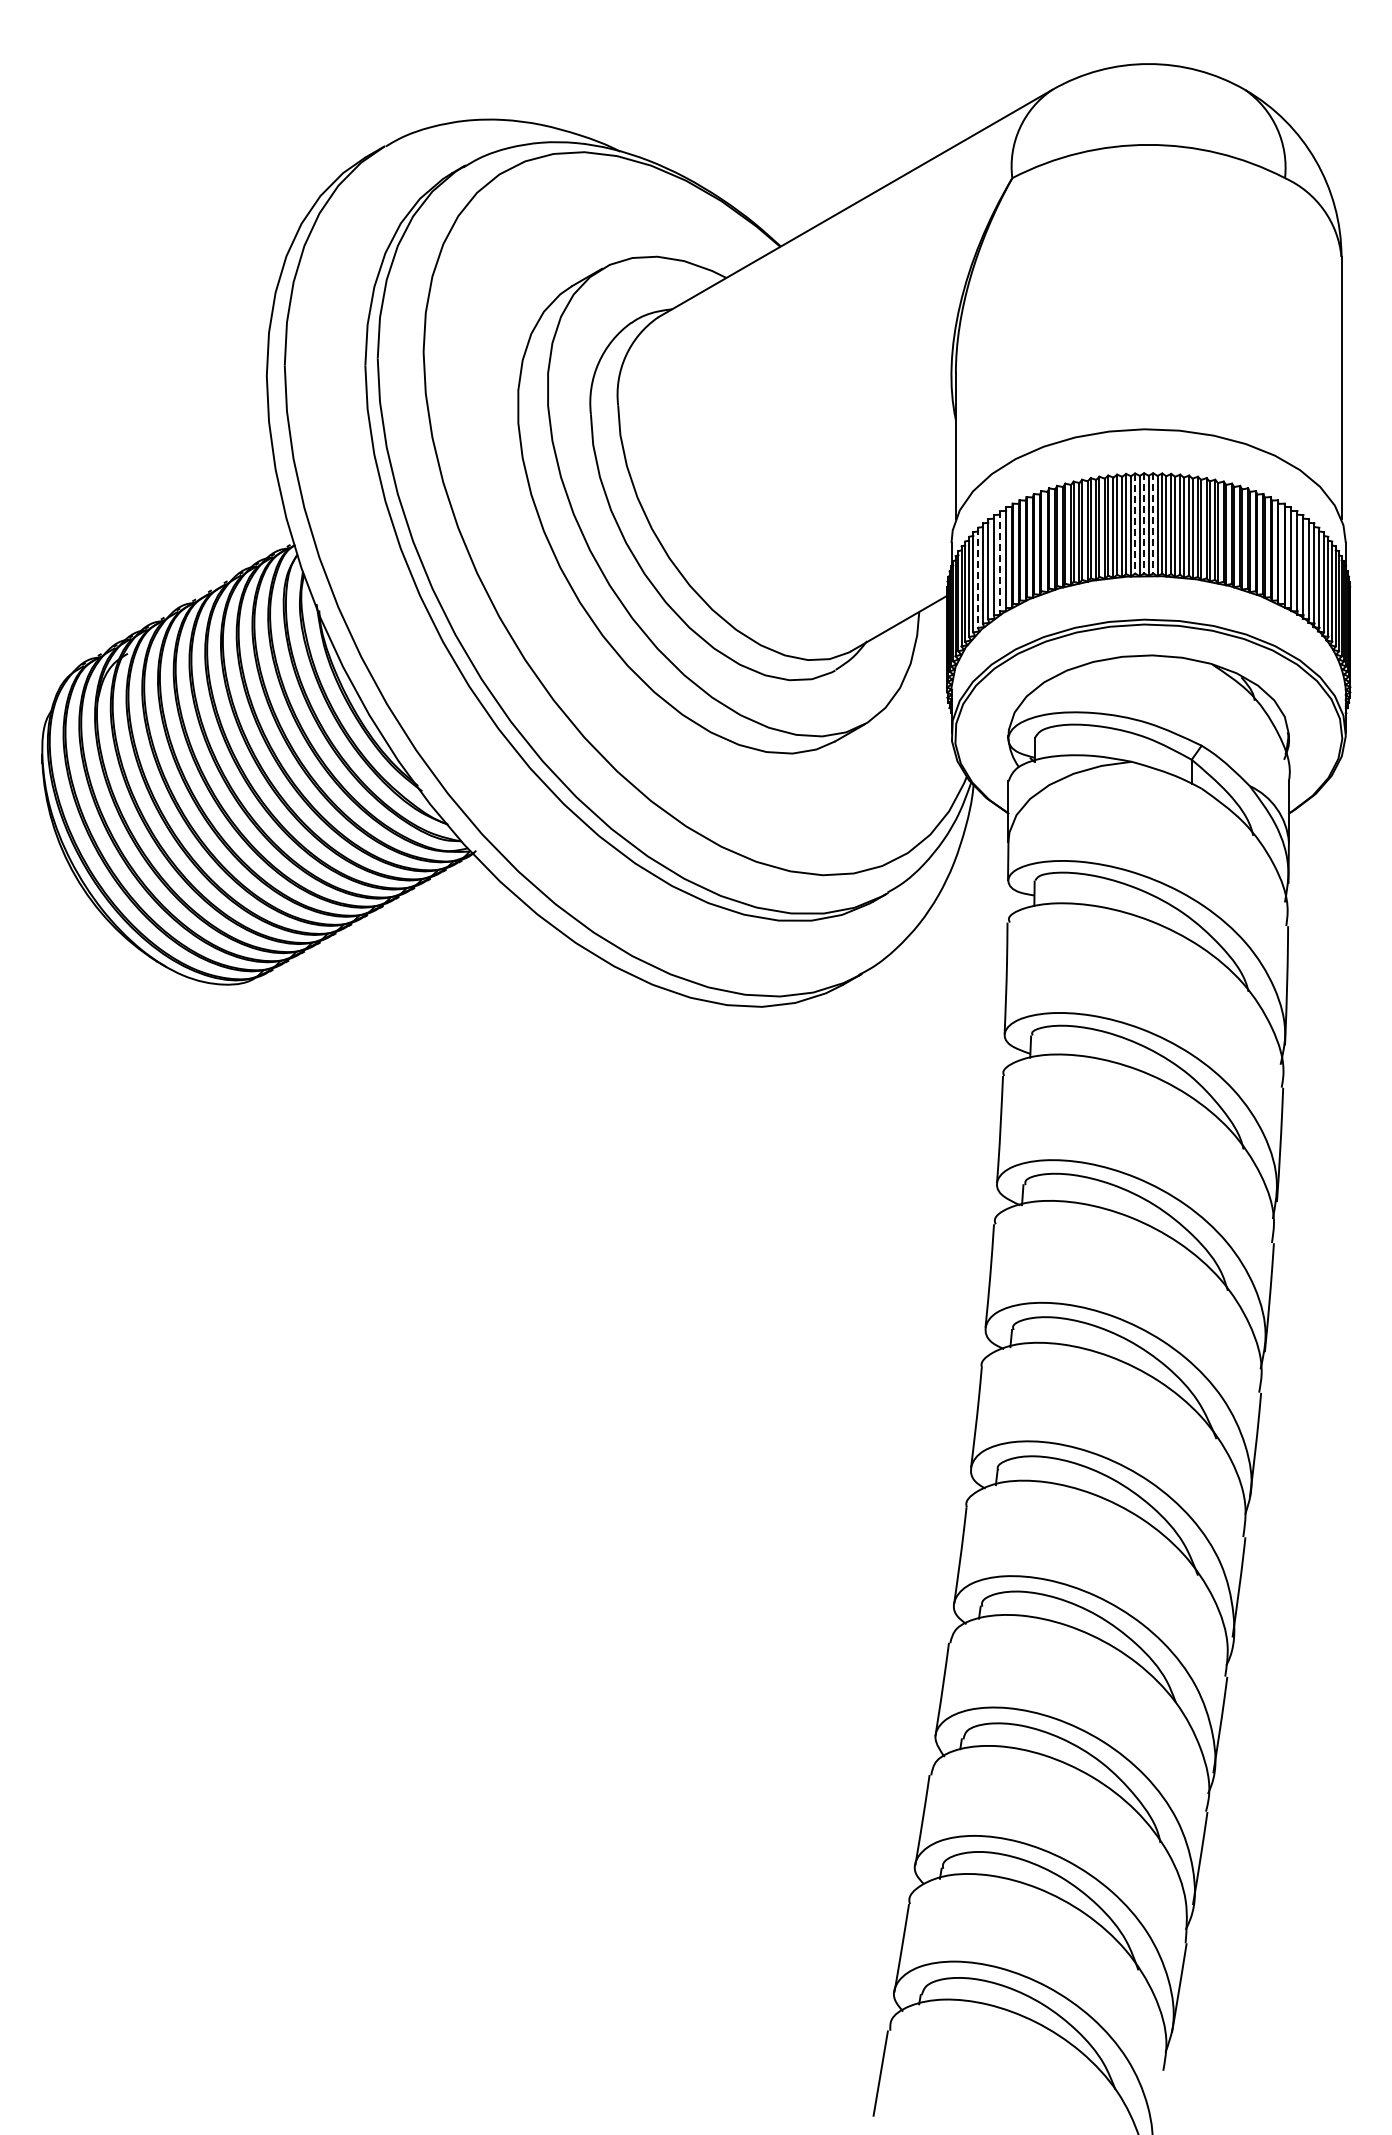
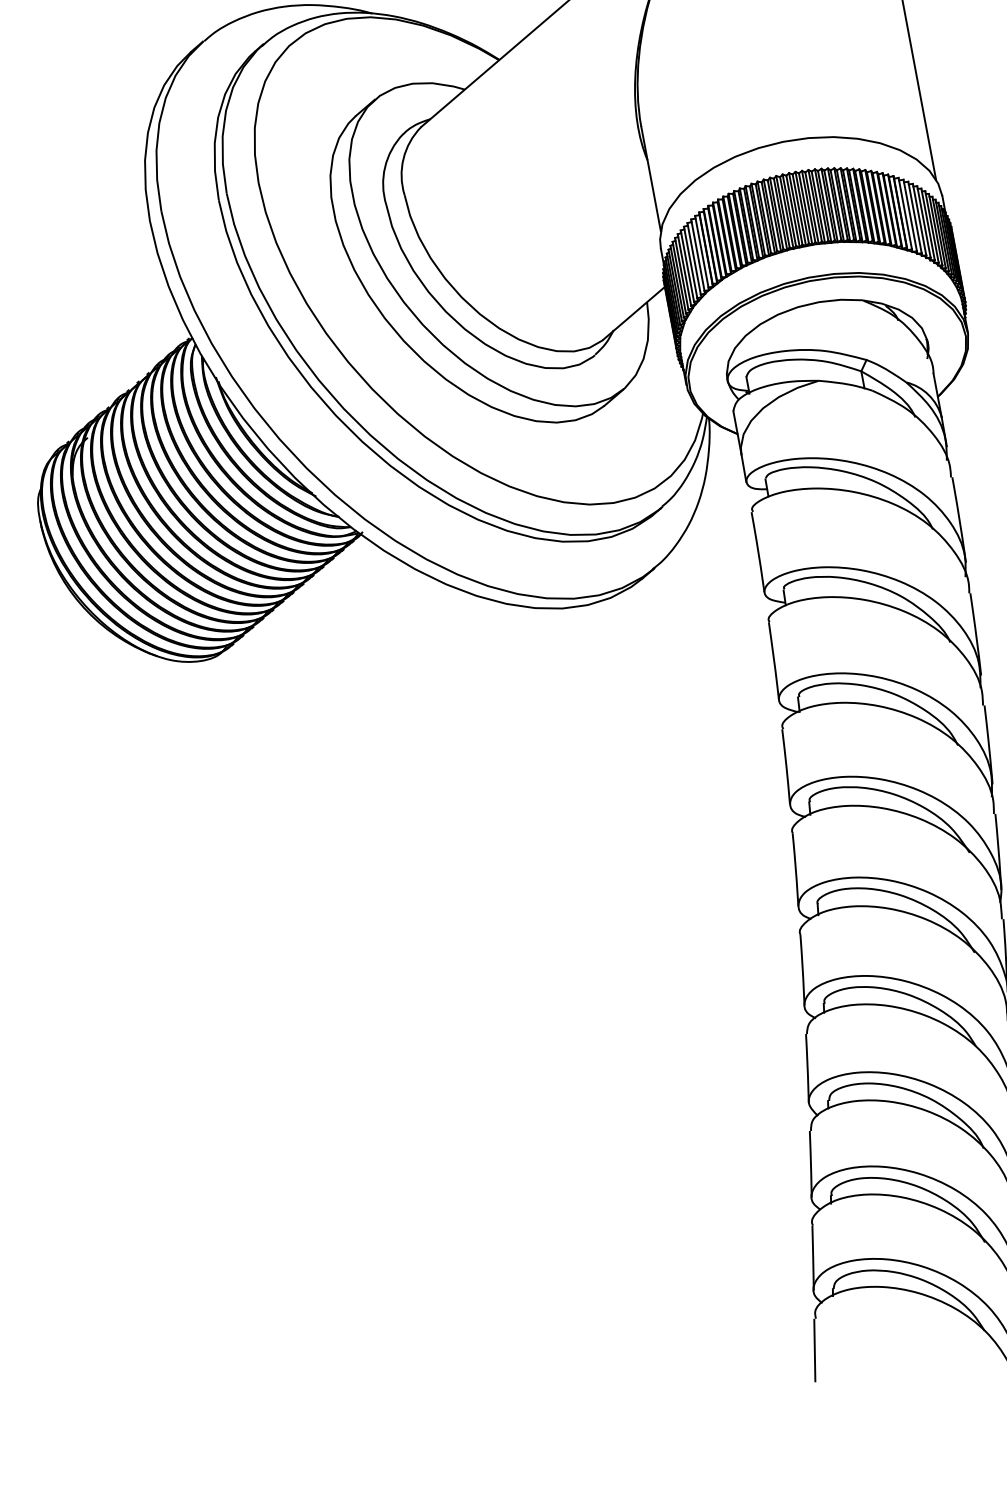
line: (1144, 523) -> (796, 209), dashed -> solid
line: (1153, 523) -> (802, 207), dashed -> solid
line: (1135, 524) -> (789, 210), dashed -> solid
line: (999, 561) -> (697, 255), dashed -> solid
line: (978, 578) -> (684, 270), dashed -> solid

